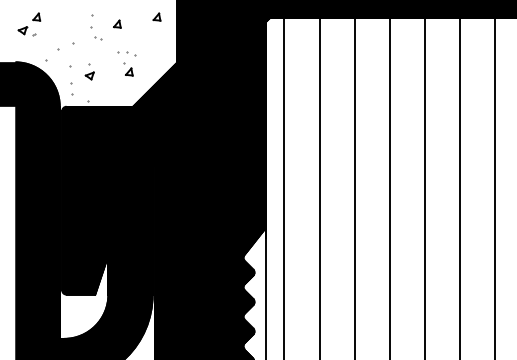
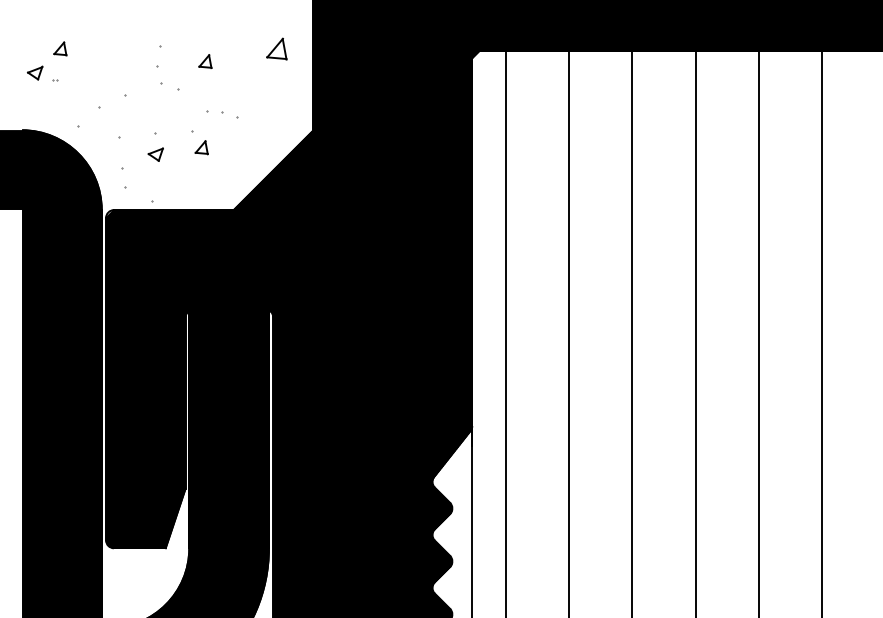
part: (156, 16) -> (275, 47), size x1.6
part: (98, 38) -> (171, 87), size x1.6
part: (128, 69) -> (200, 143), moved

